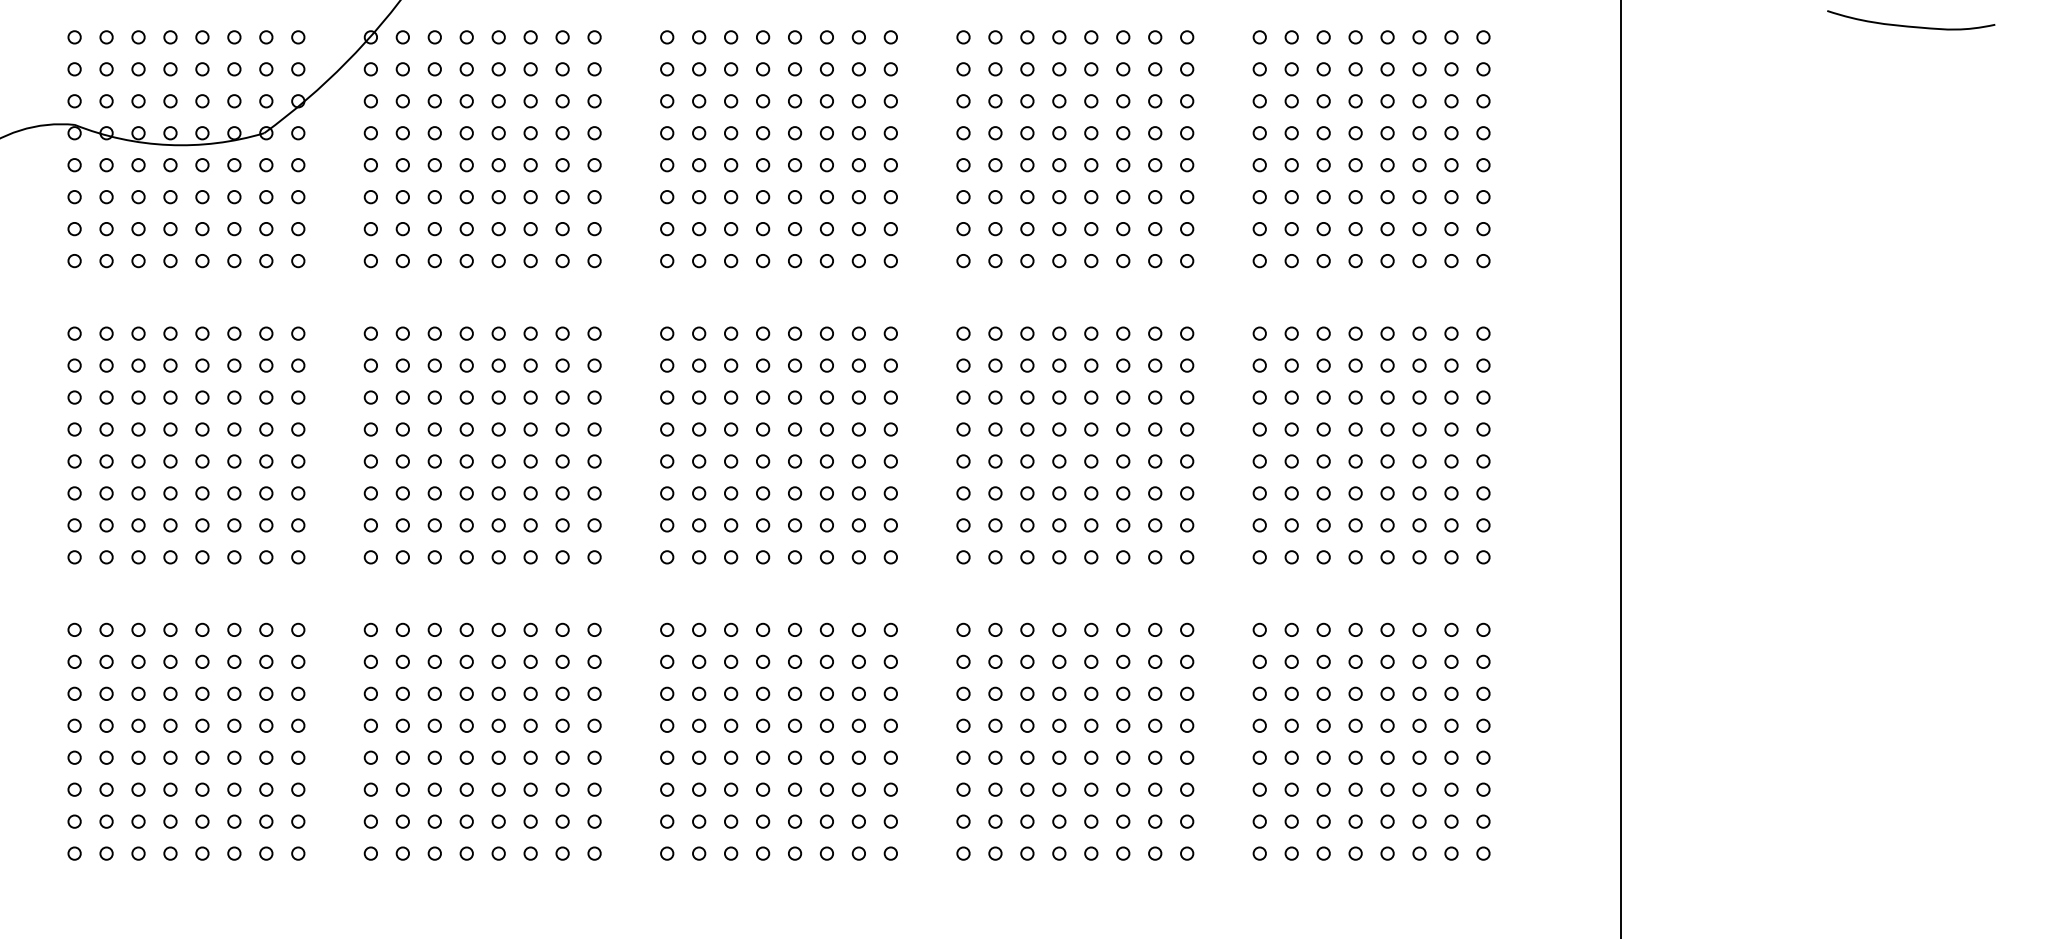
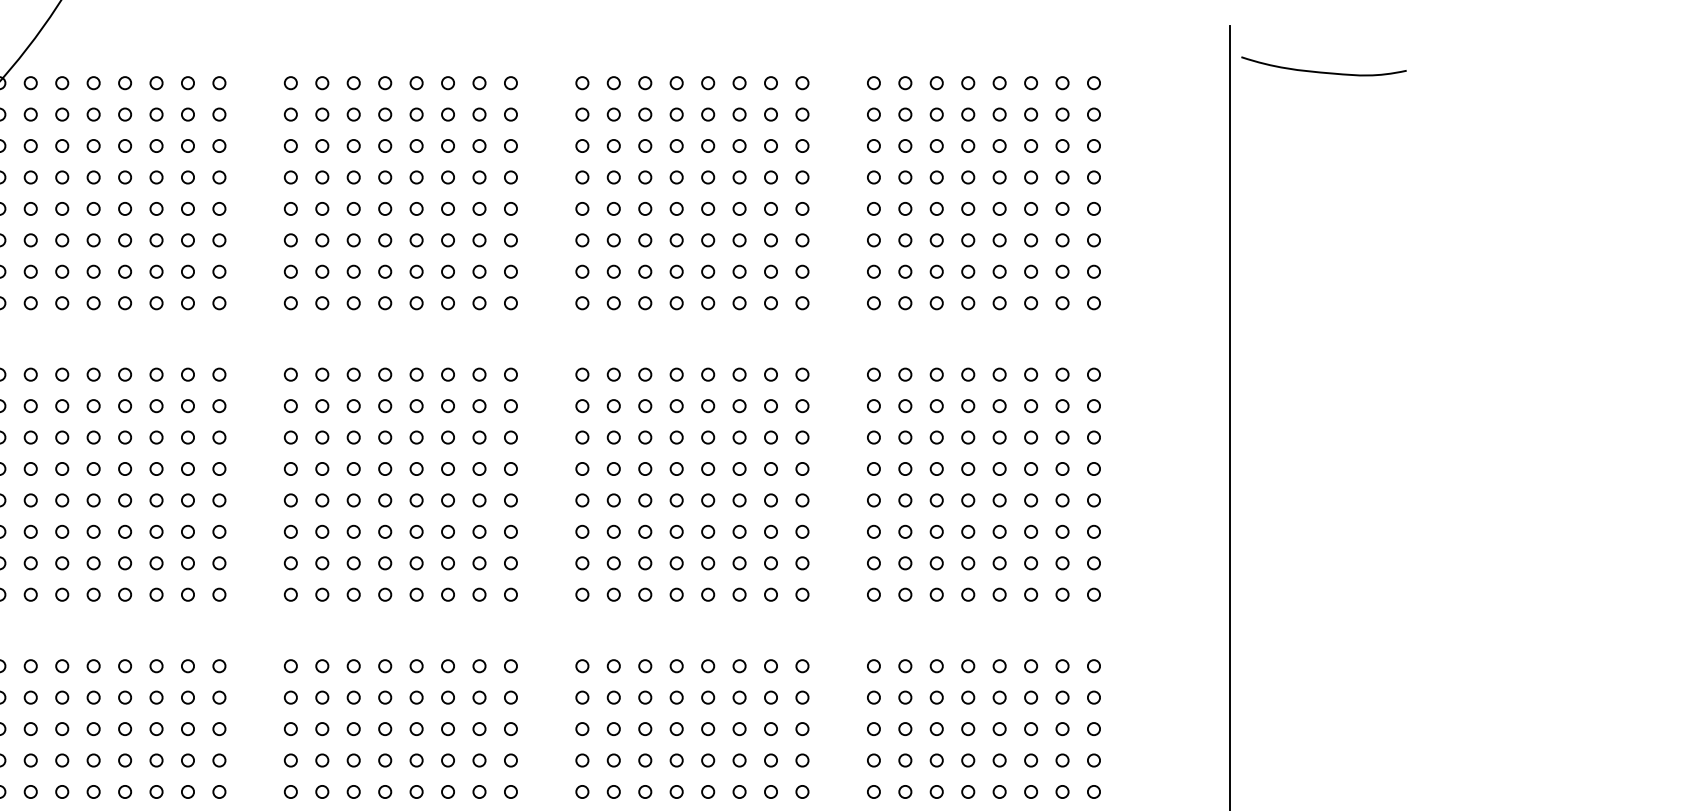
curve: (1910, 25) -> (1323, 71), moved

